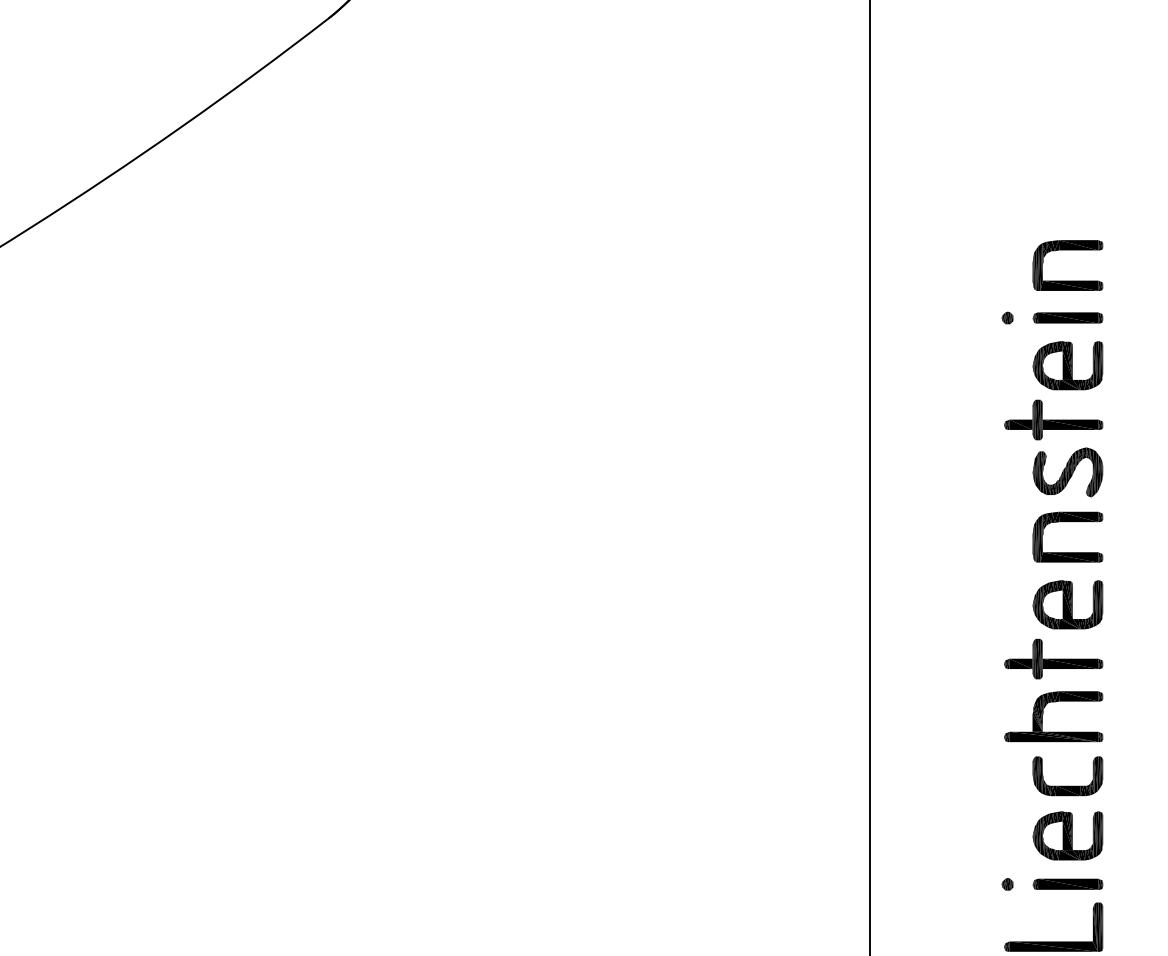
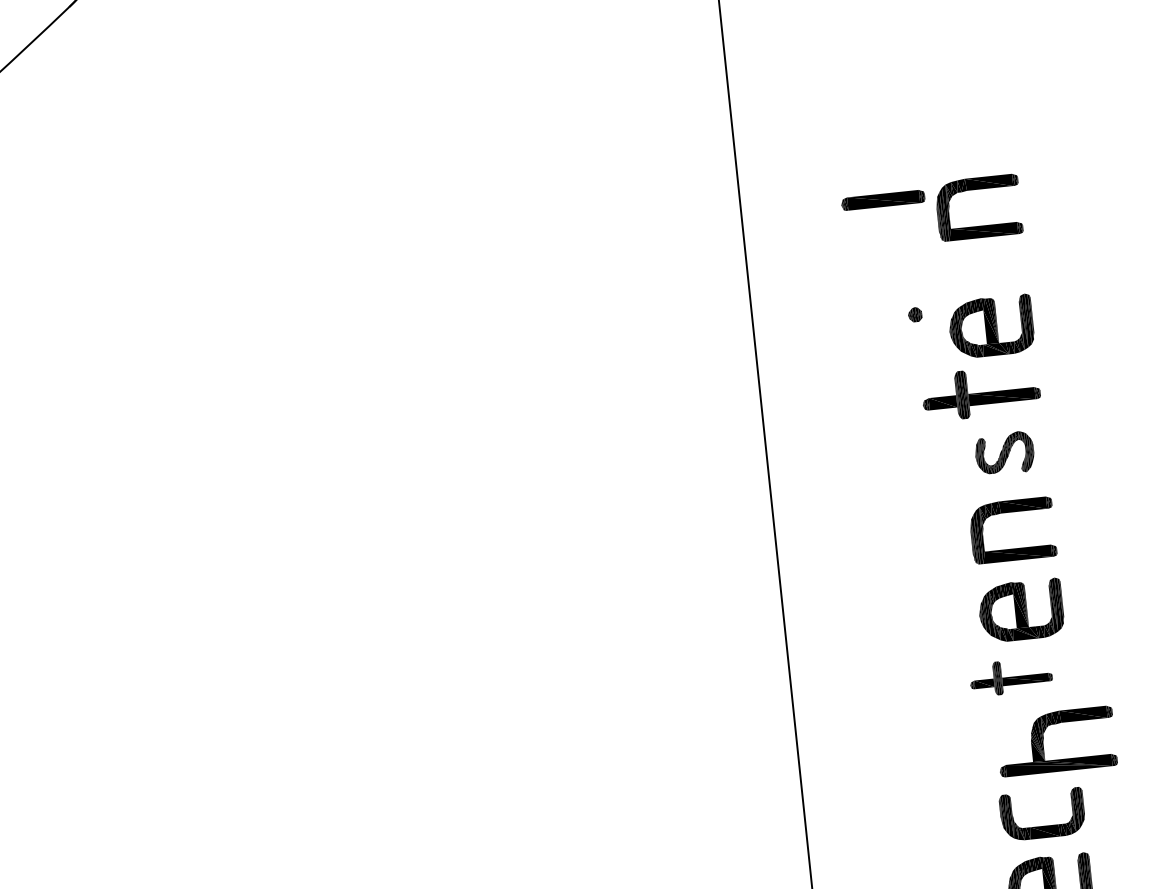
part: (1007, 317) -> (915, 314), moved
part: (1067, 317) -> (882, 199), moved
part: (1067, 472) -> (1004, 453), size x0.7
part: (1053, 658) -> (1010, 676), size x0.7
part: (1043, 714) -> (1043, 740), moved

